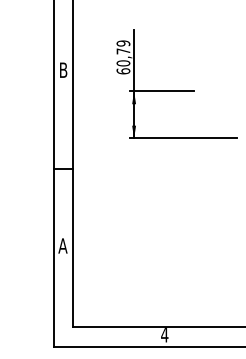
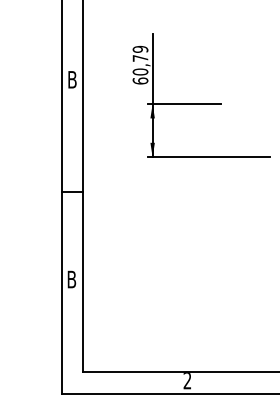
text: (62, 245) -> (71, 279), A -> B
text: (164, 335) -> (187, 381), 4 -> 2

